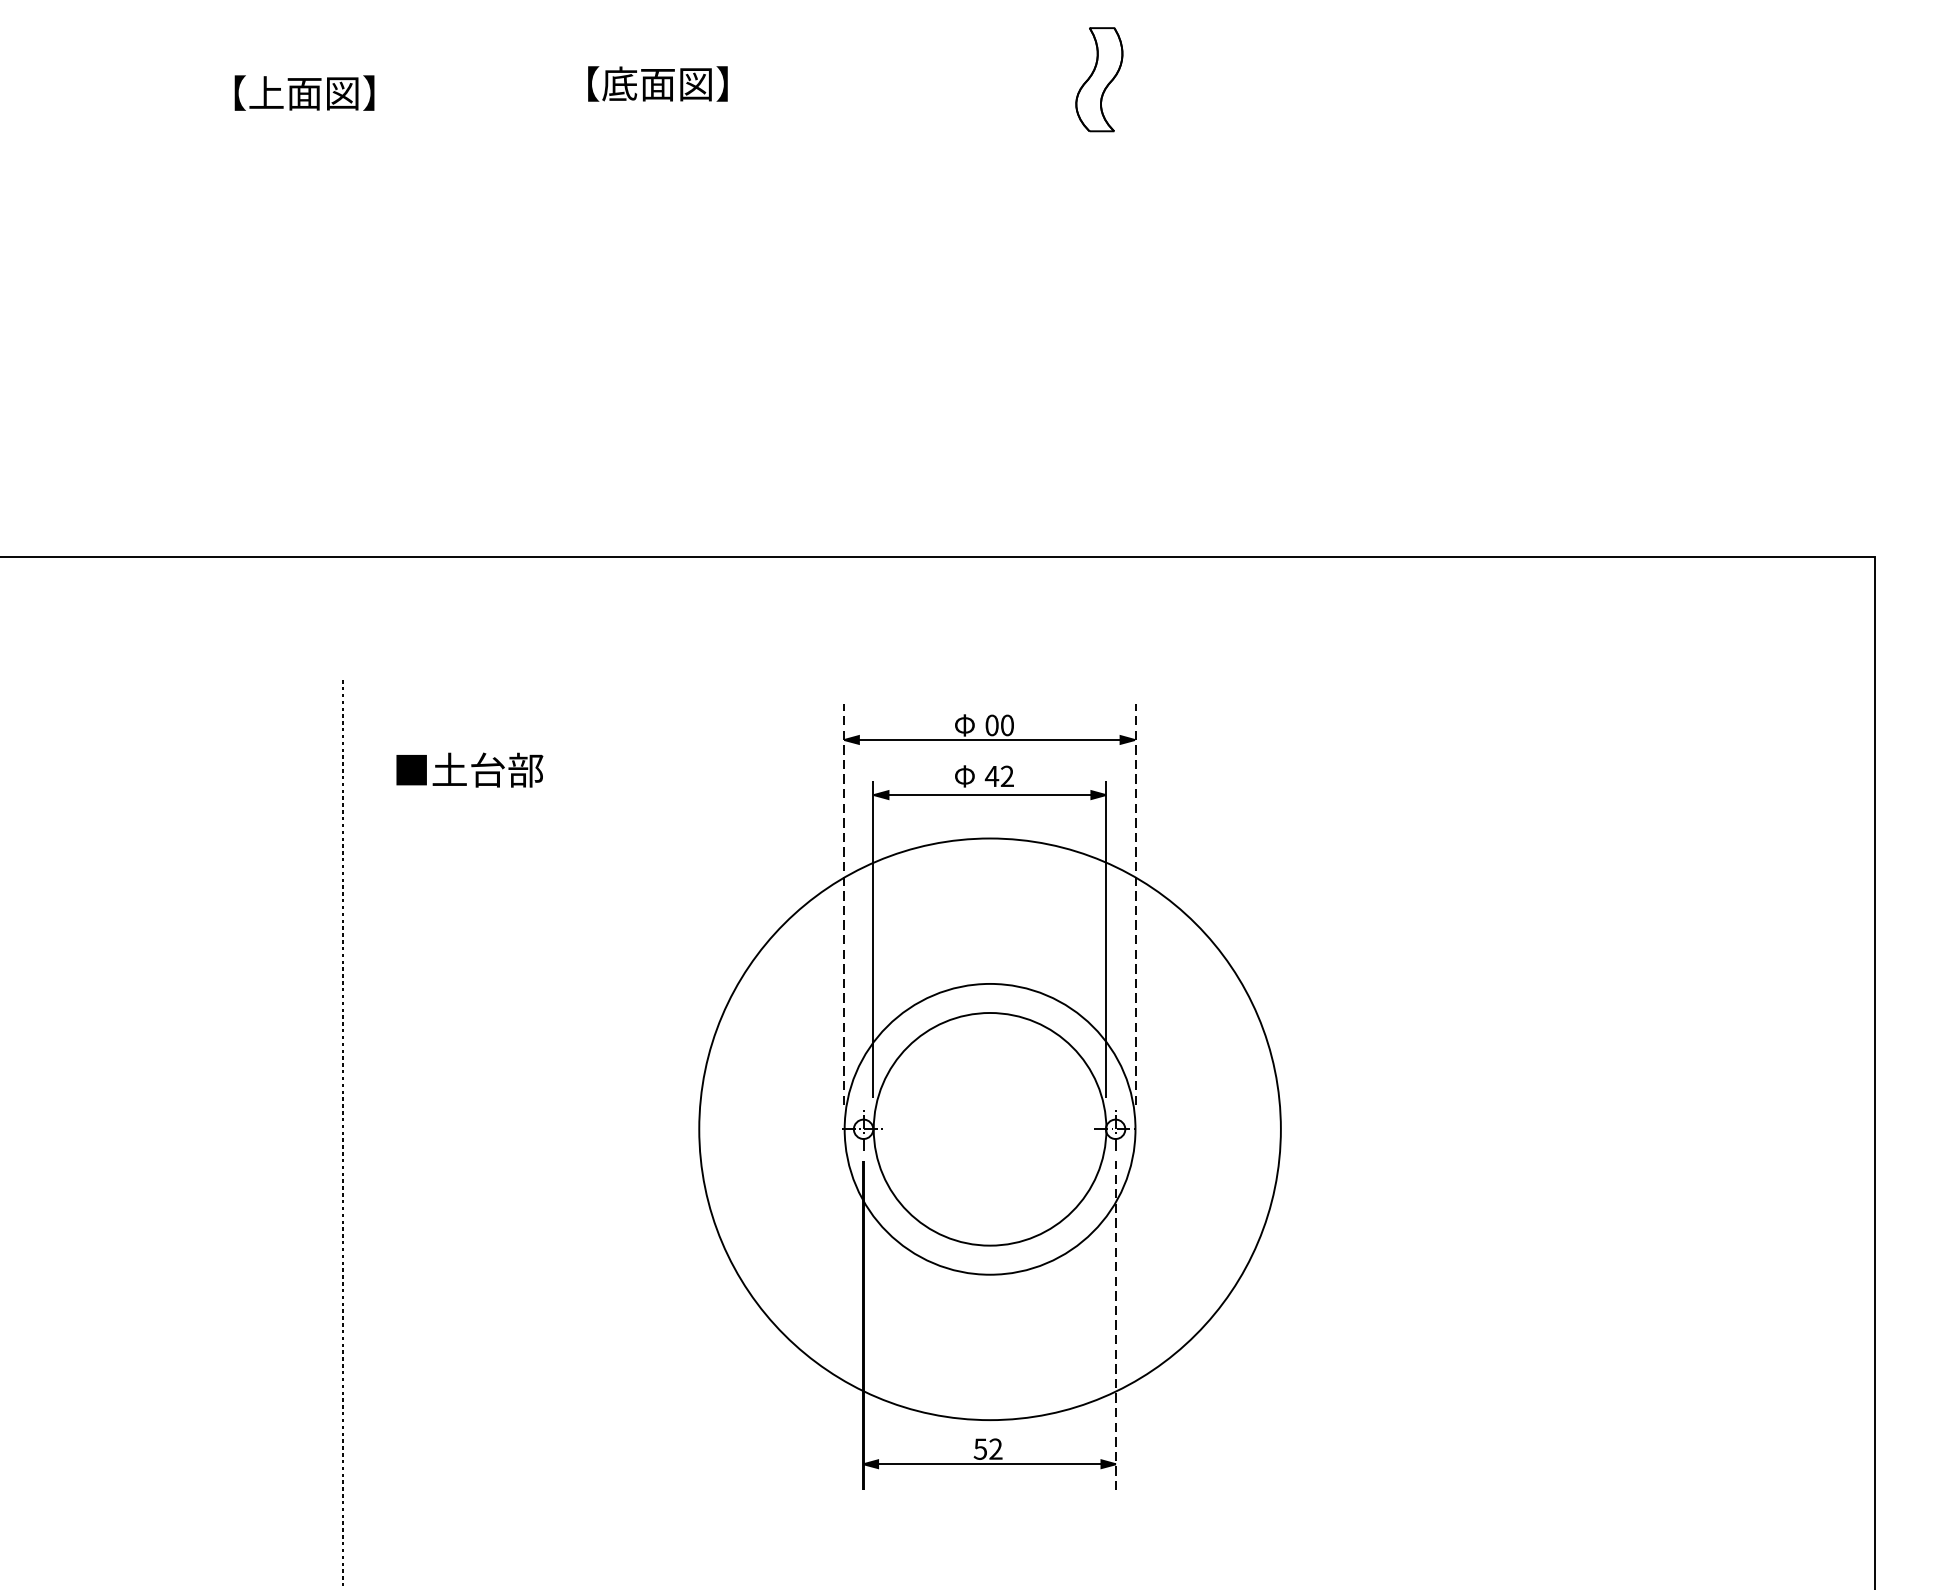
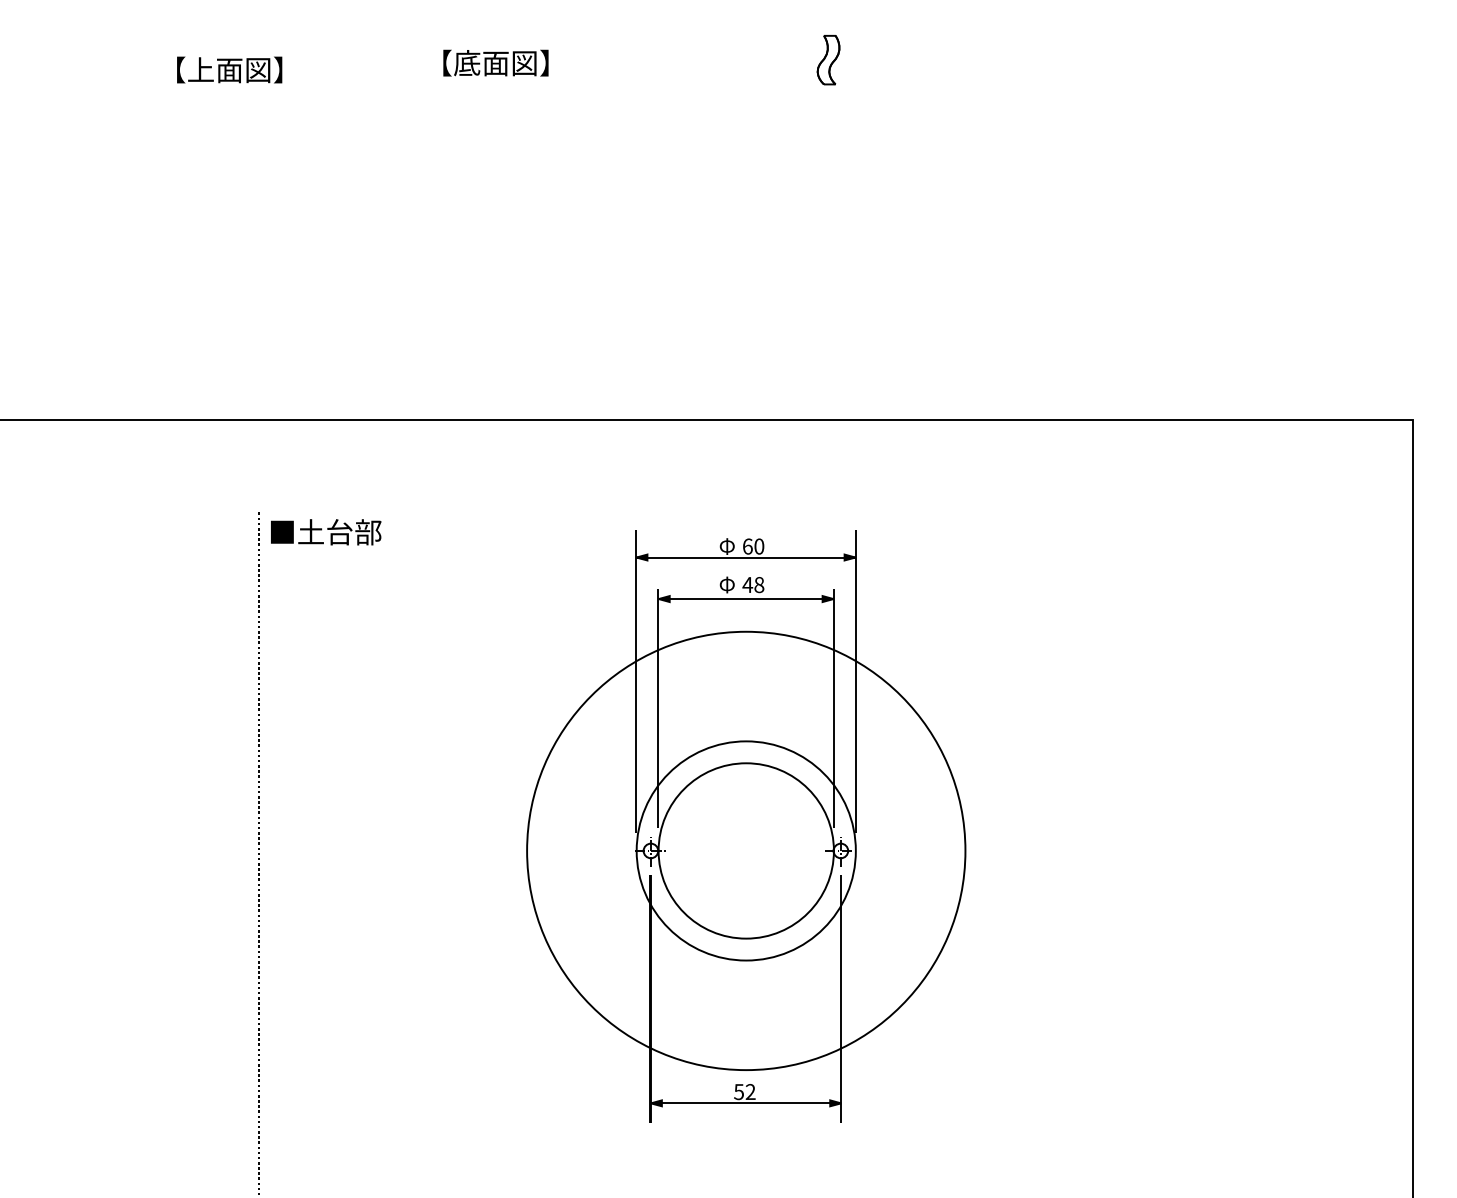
part: (1099, 80) -> (828, 60), size x0.62
text: (991, 725) -> (747, 546), 0 -> 6
text: (470, 770) -> (326, 532), moved
text: (1007, 777) -> (759, 585), 2 -> 8
line: (844, 903) -> (636, 680), dashed -> solid
line: (1135, 903) -> (855, 680), dashed -> solid
line: (1116, 1325) -> (841, 998), dashed -> solid

